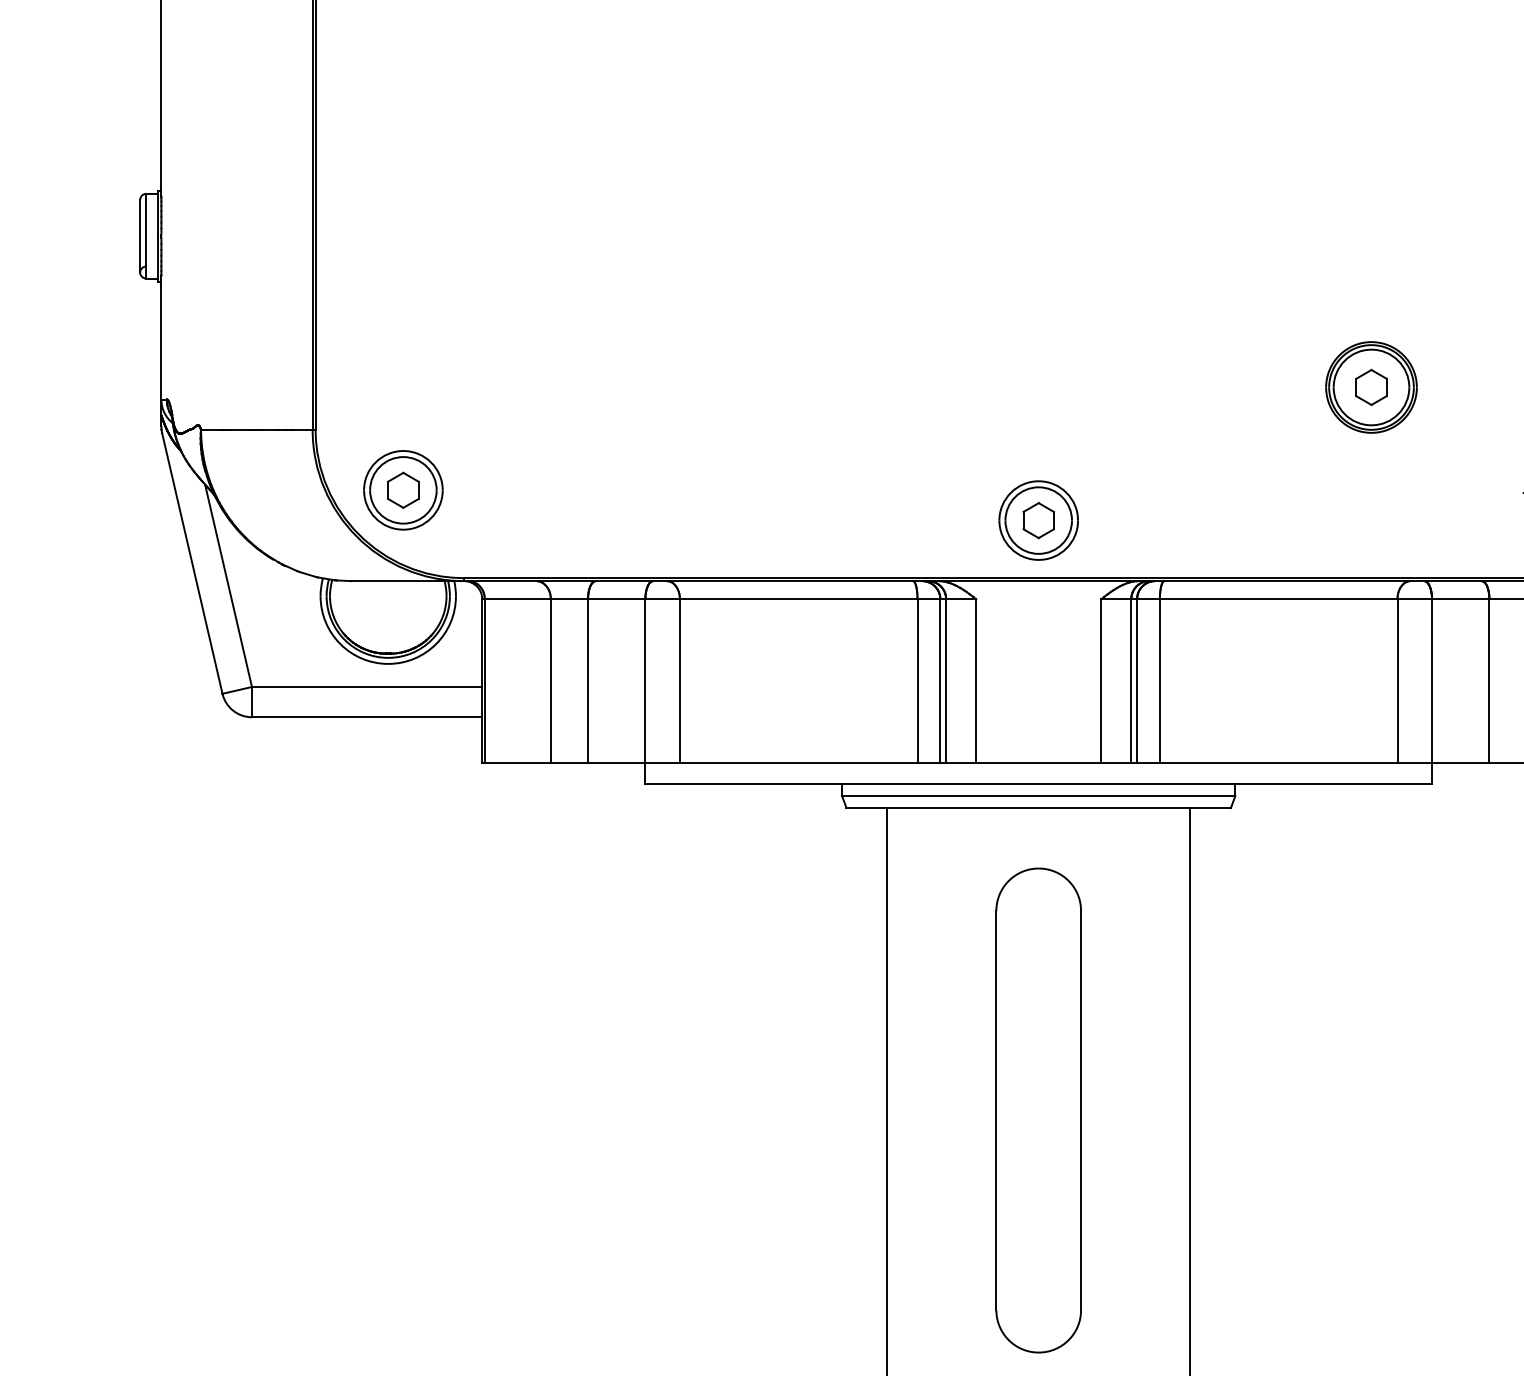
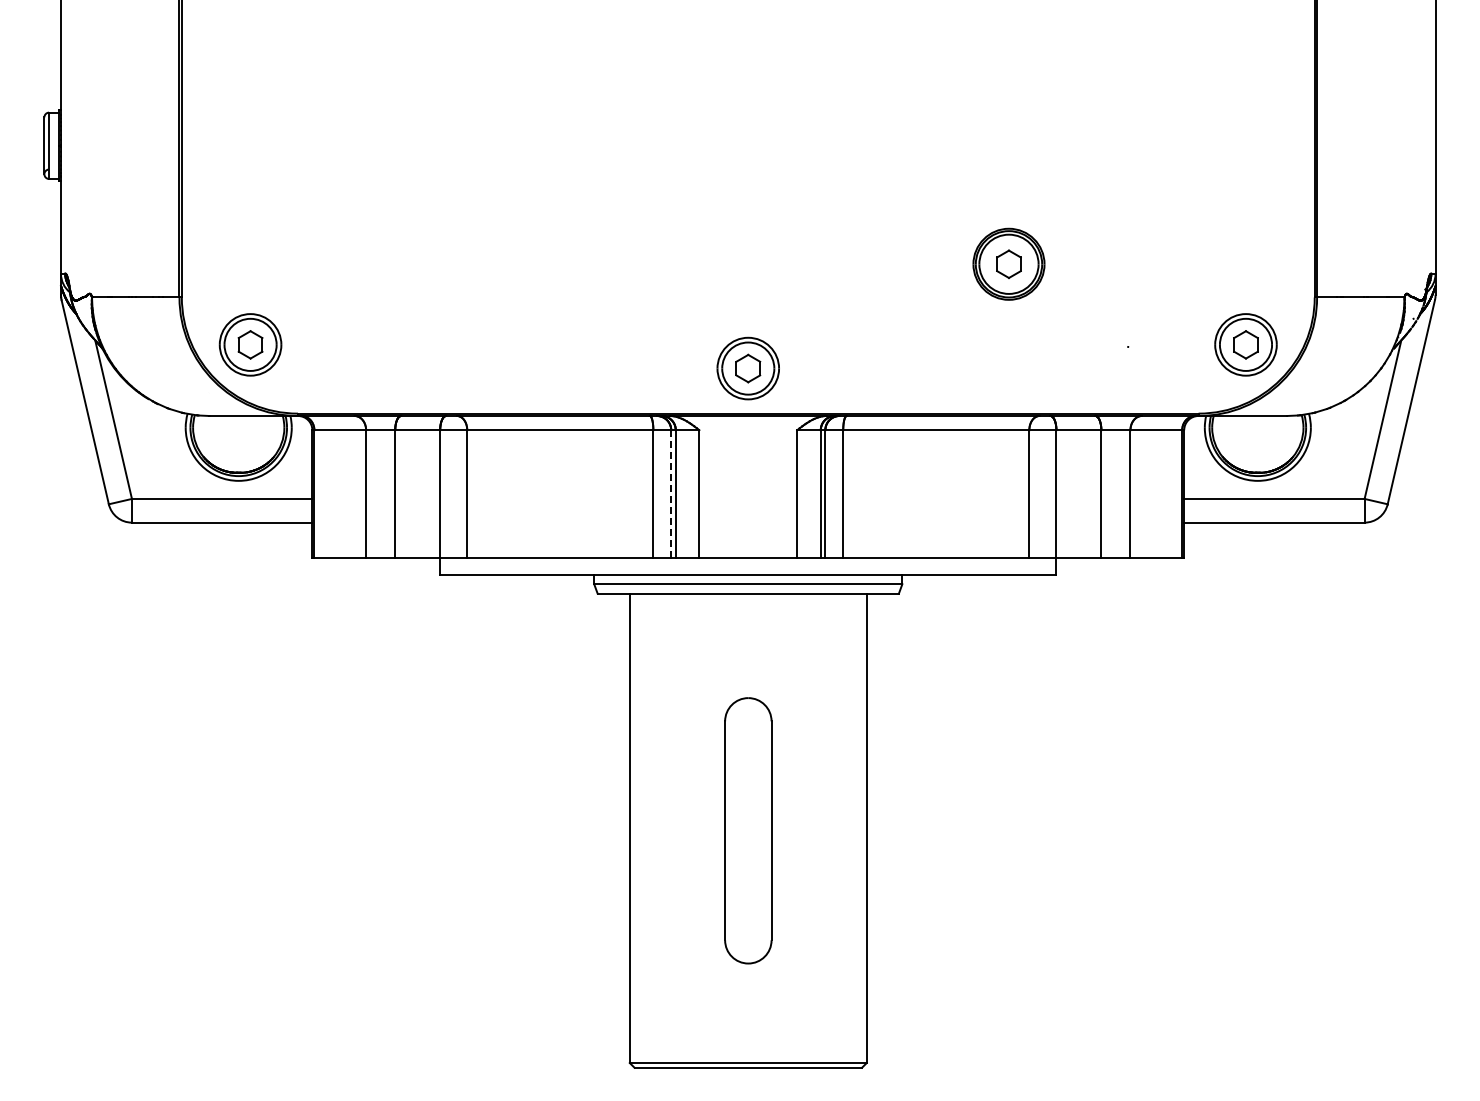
line: (940, 681) -> (671, 494), solid -> dashed
part: (1038, 1110) -> (748, 830), size x0.7

